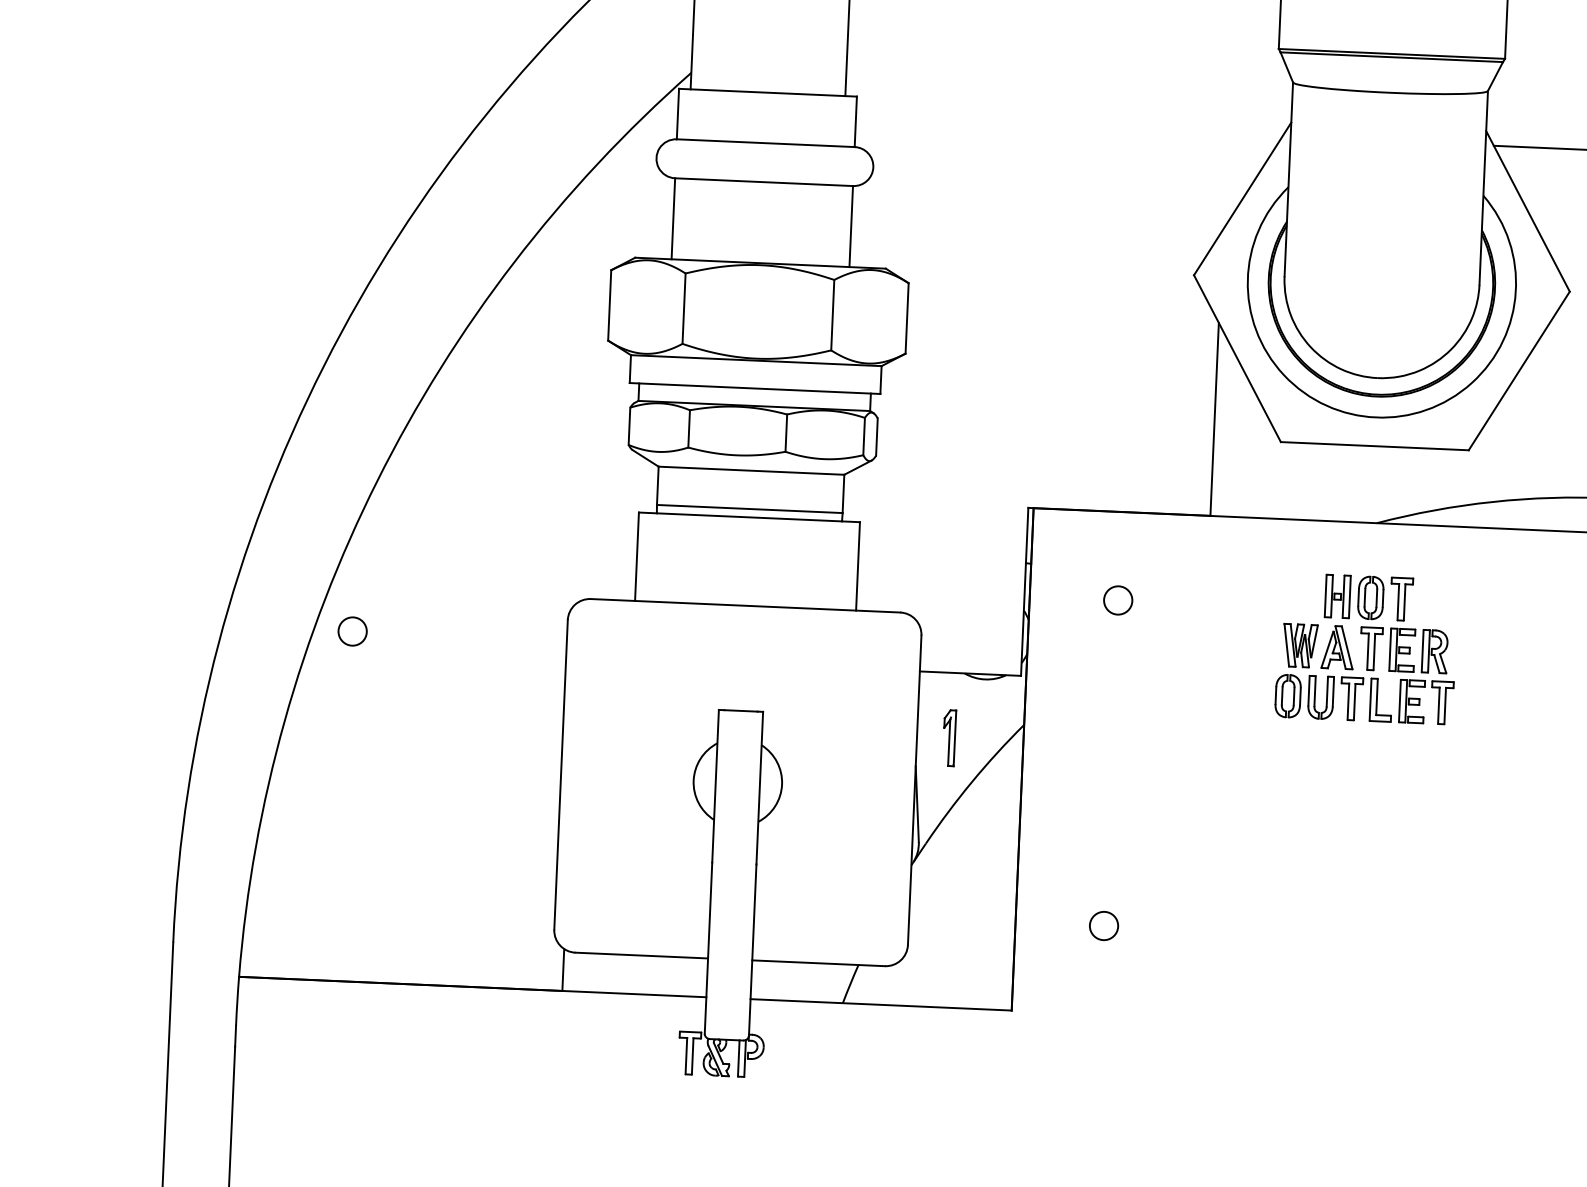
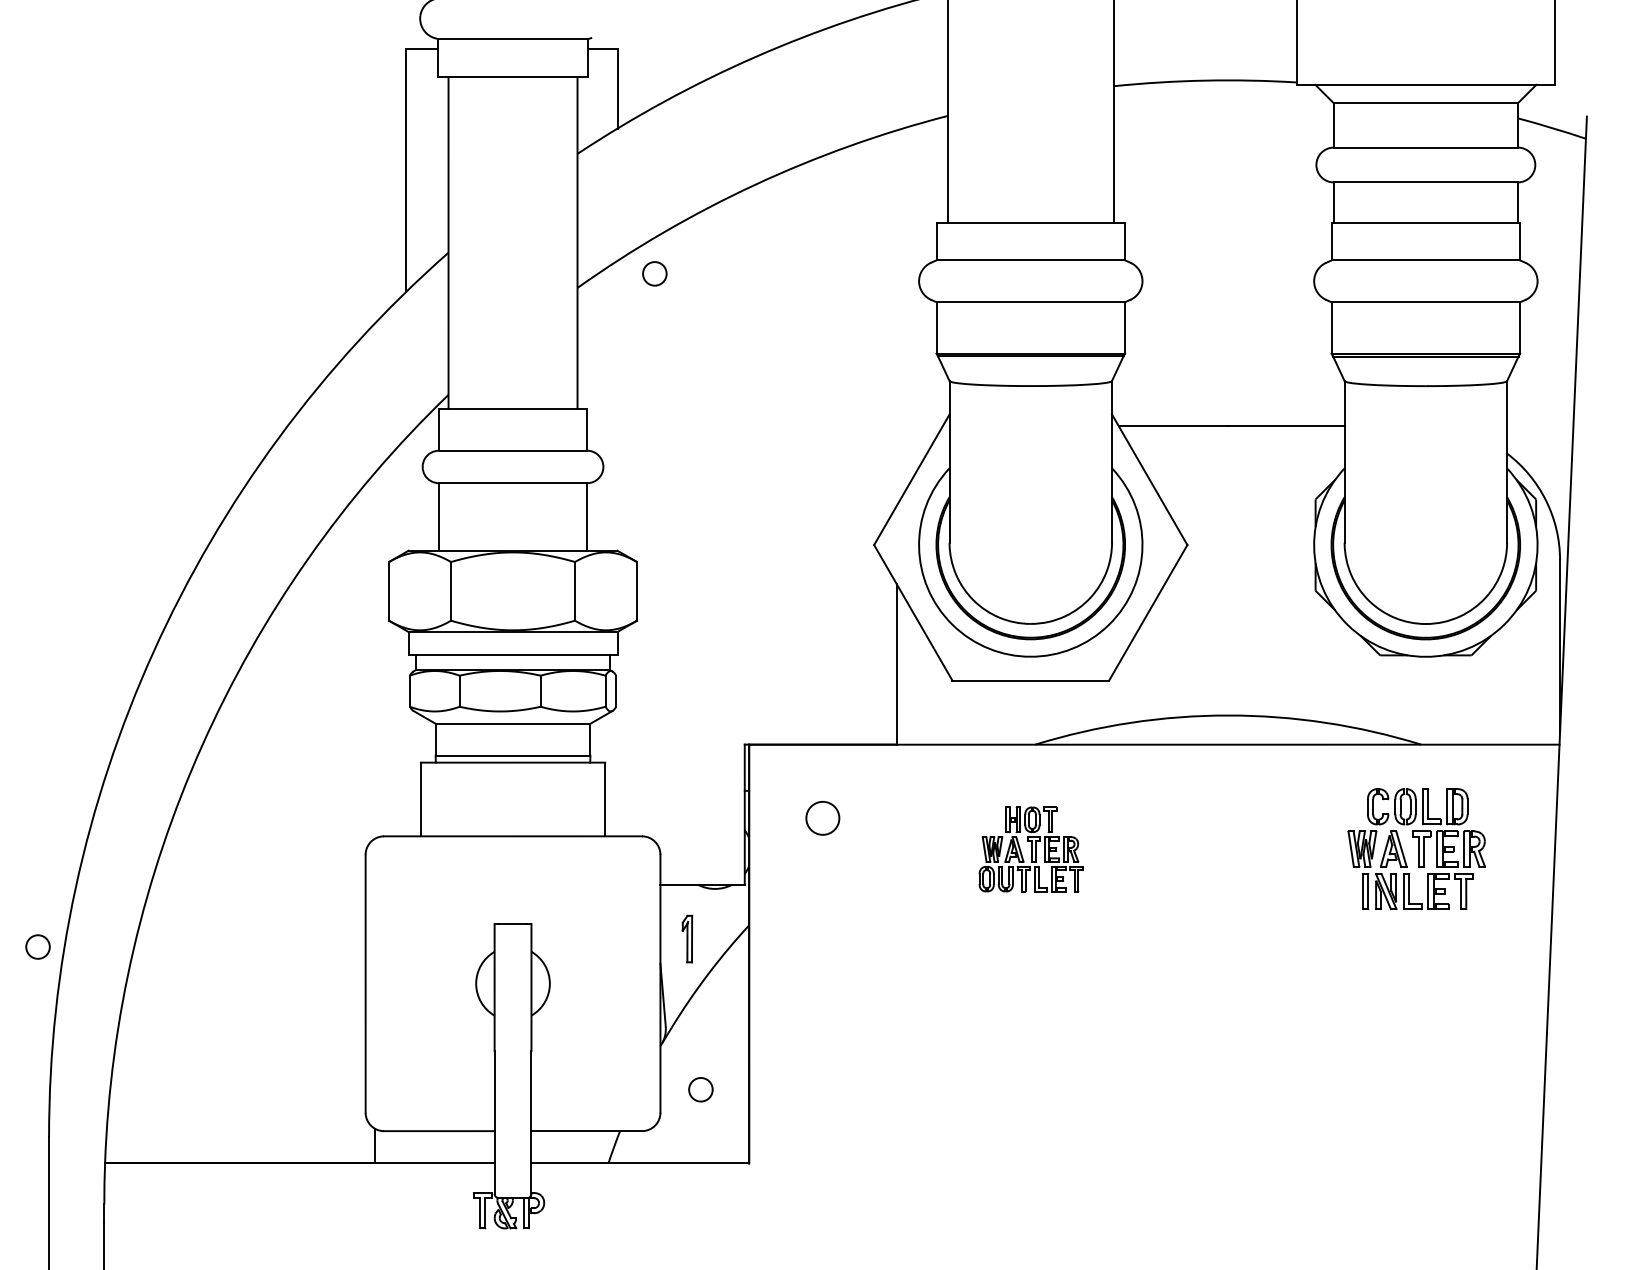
circle: (1117, 600) -> (822, 818), size x1.4
circle: (352, 630) -> (37, 946), moved
part: (1365, 648) -> (1030, 849), size x0.7
circle: (1103, 925) -> (700, 1089), moved

